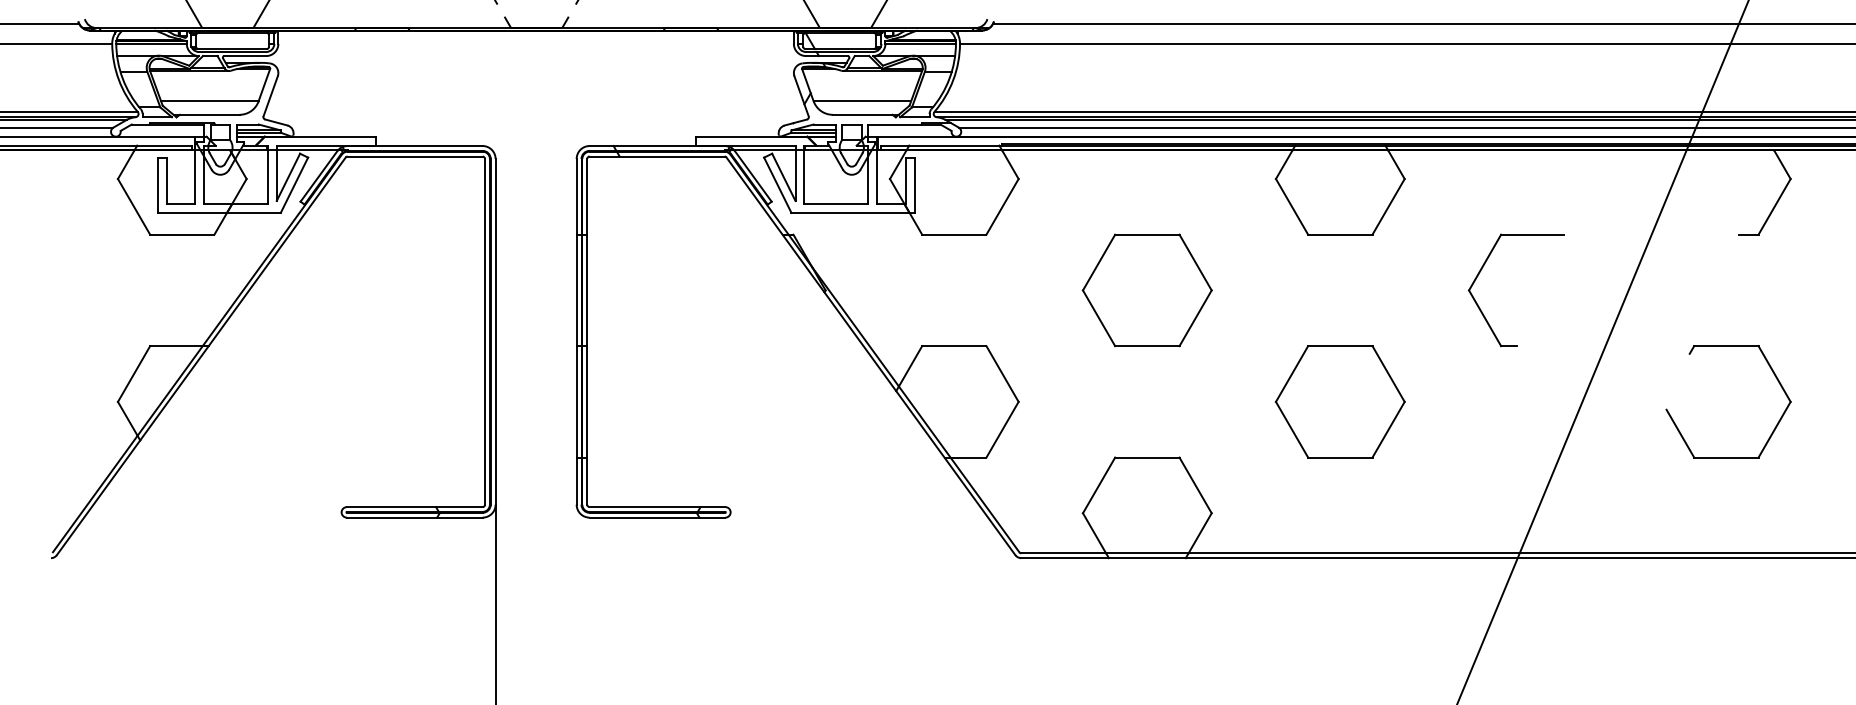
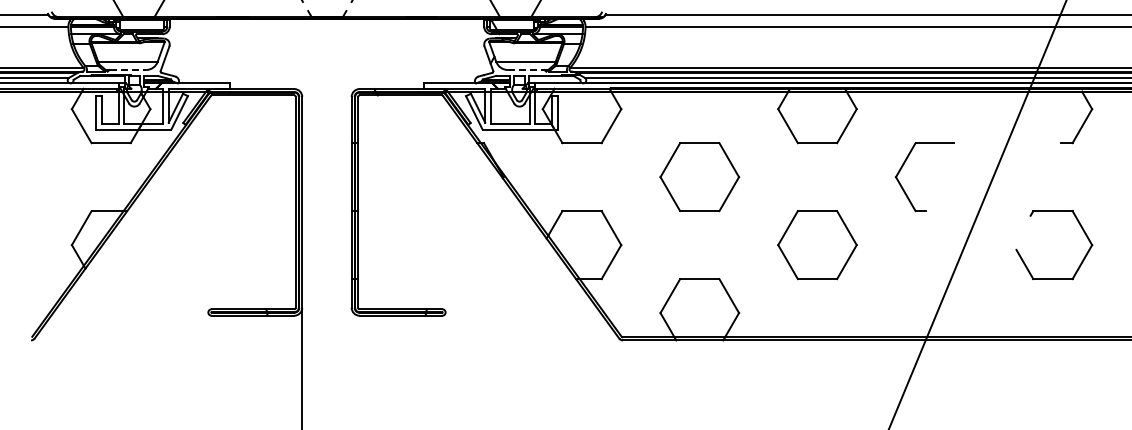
line: (210, 115) -> (128, 70), solid -> dashed
line: (863, 115) -> (526, 70), solid -> dashed

